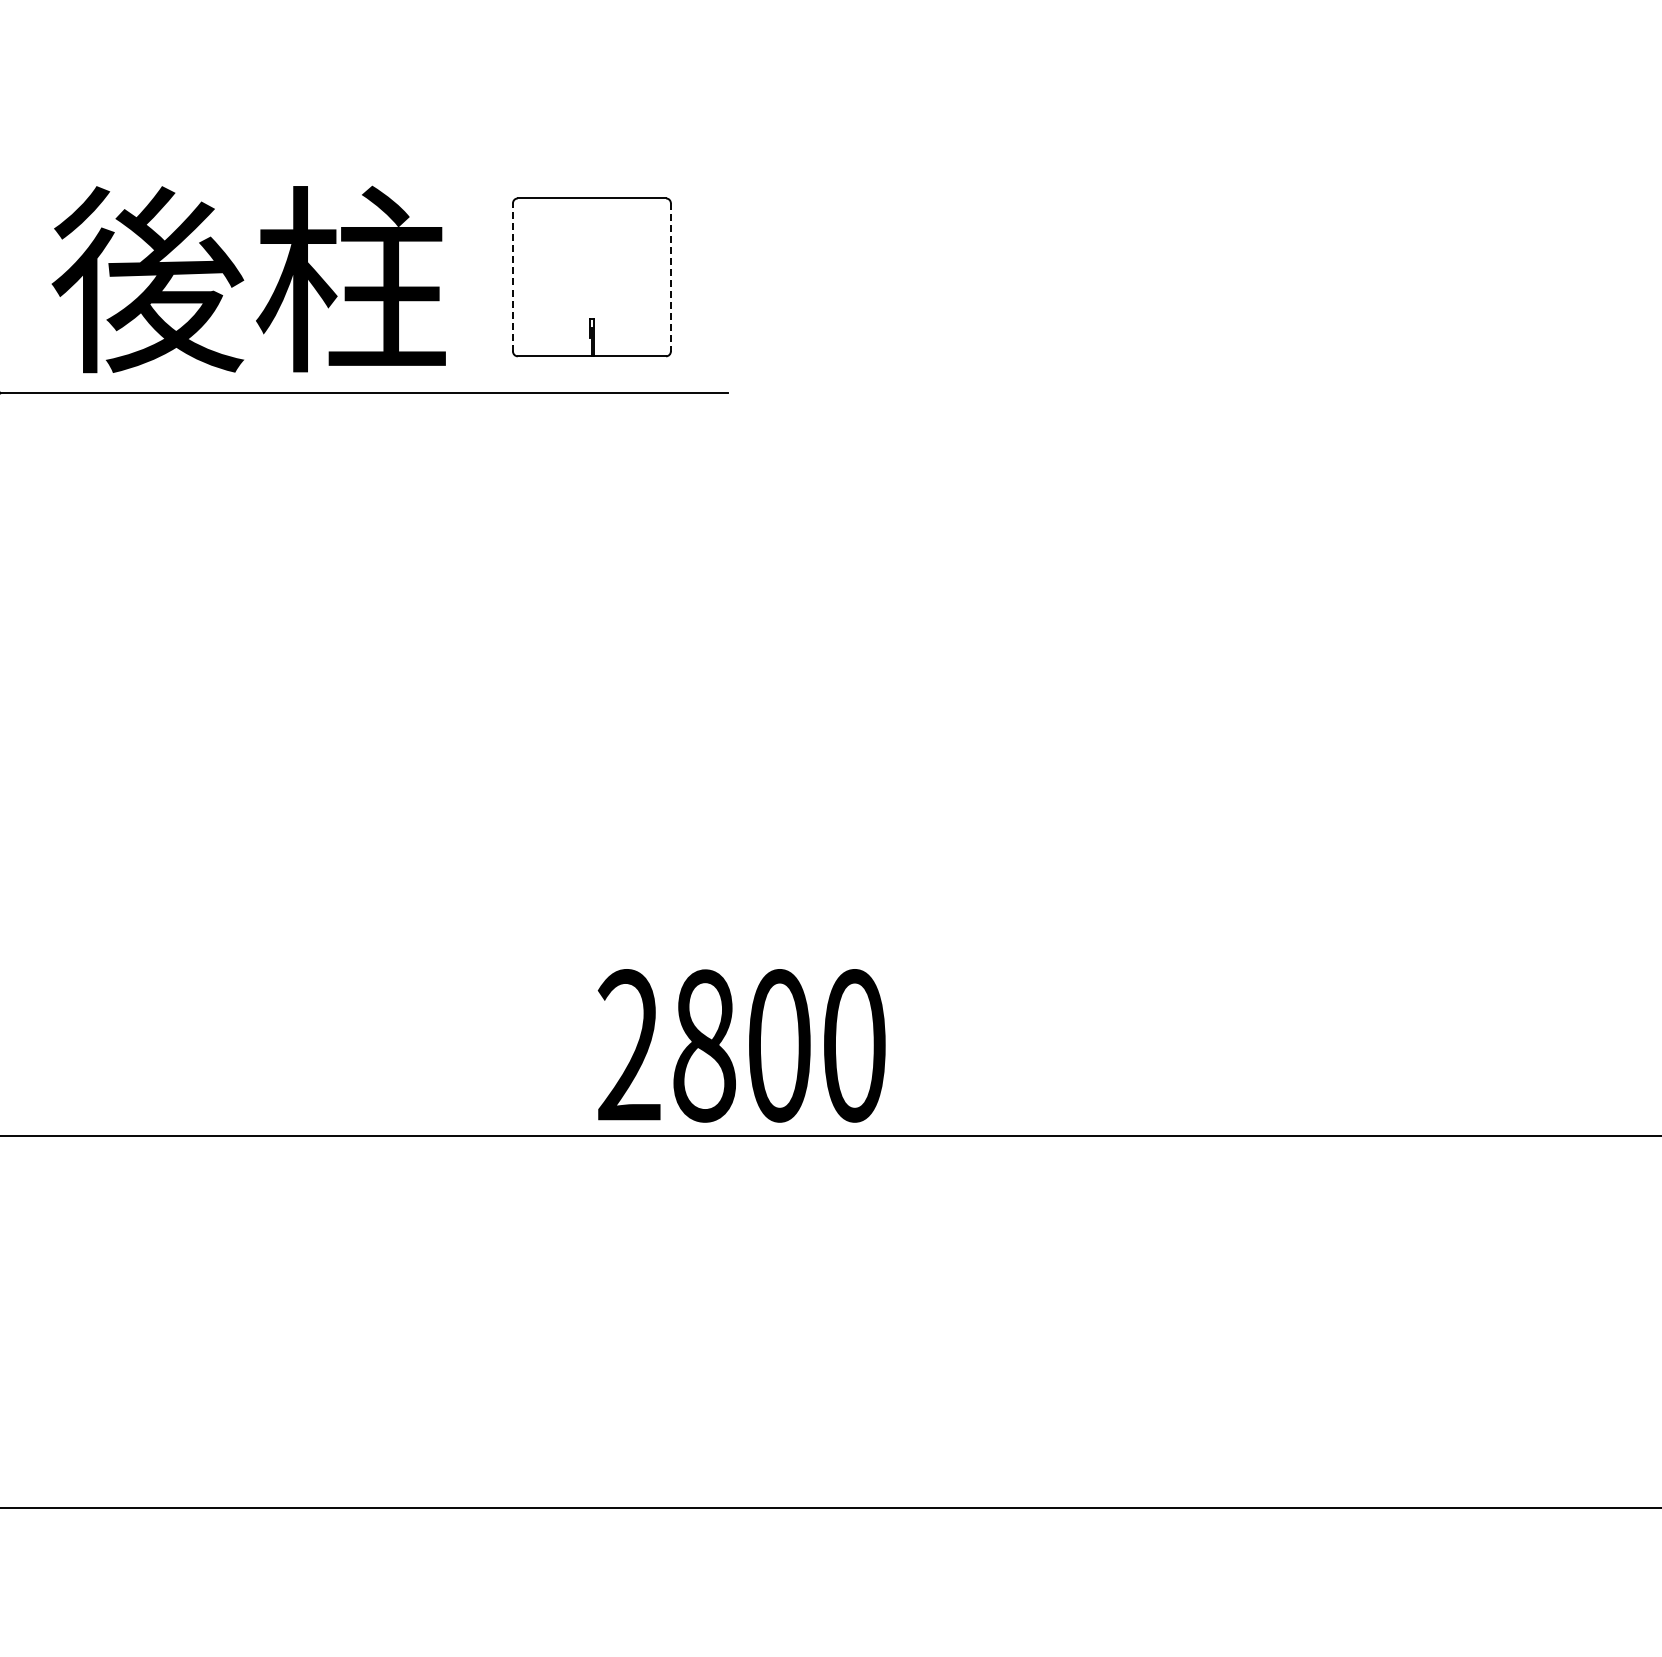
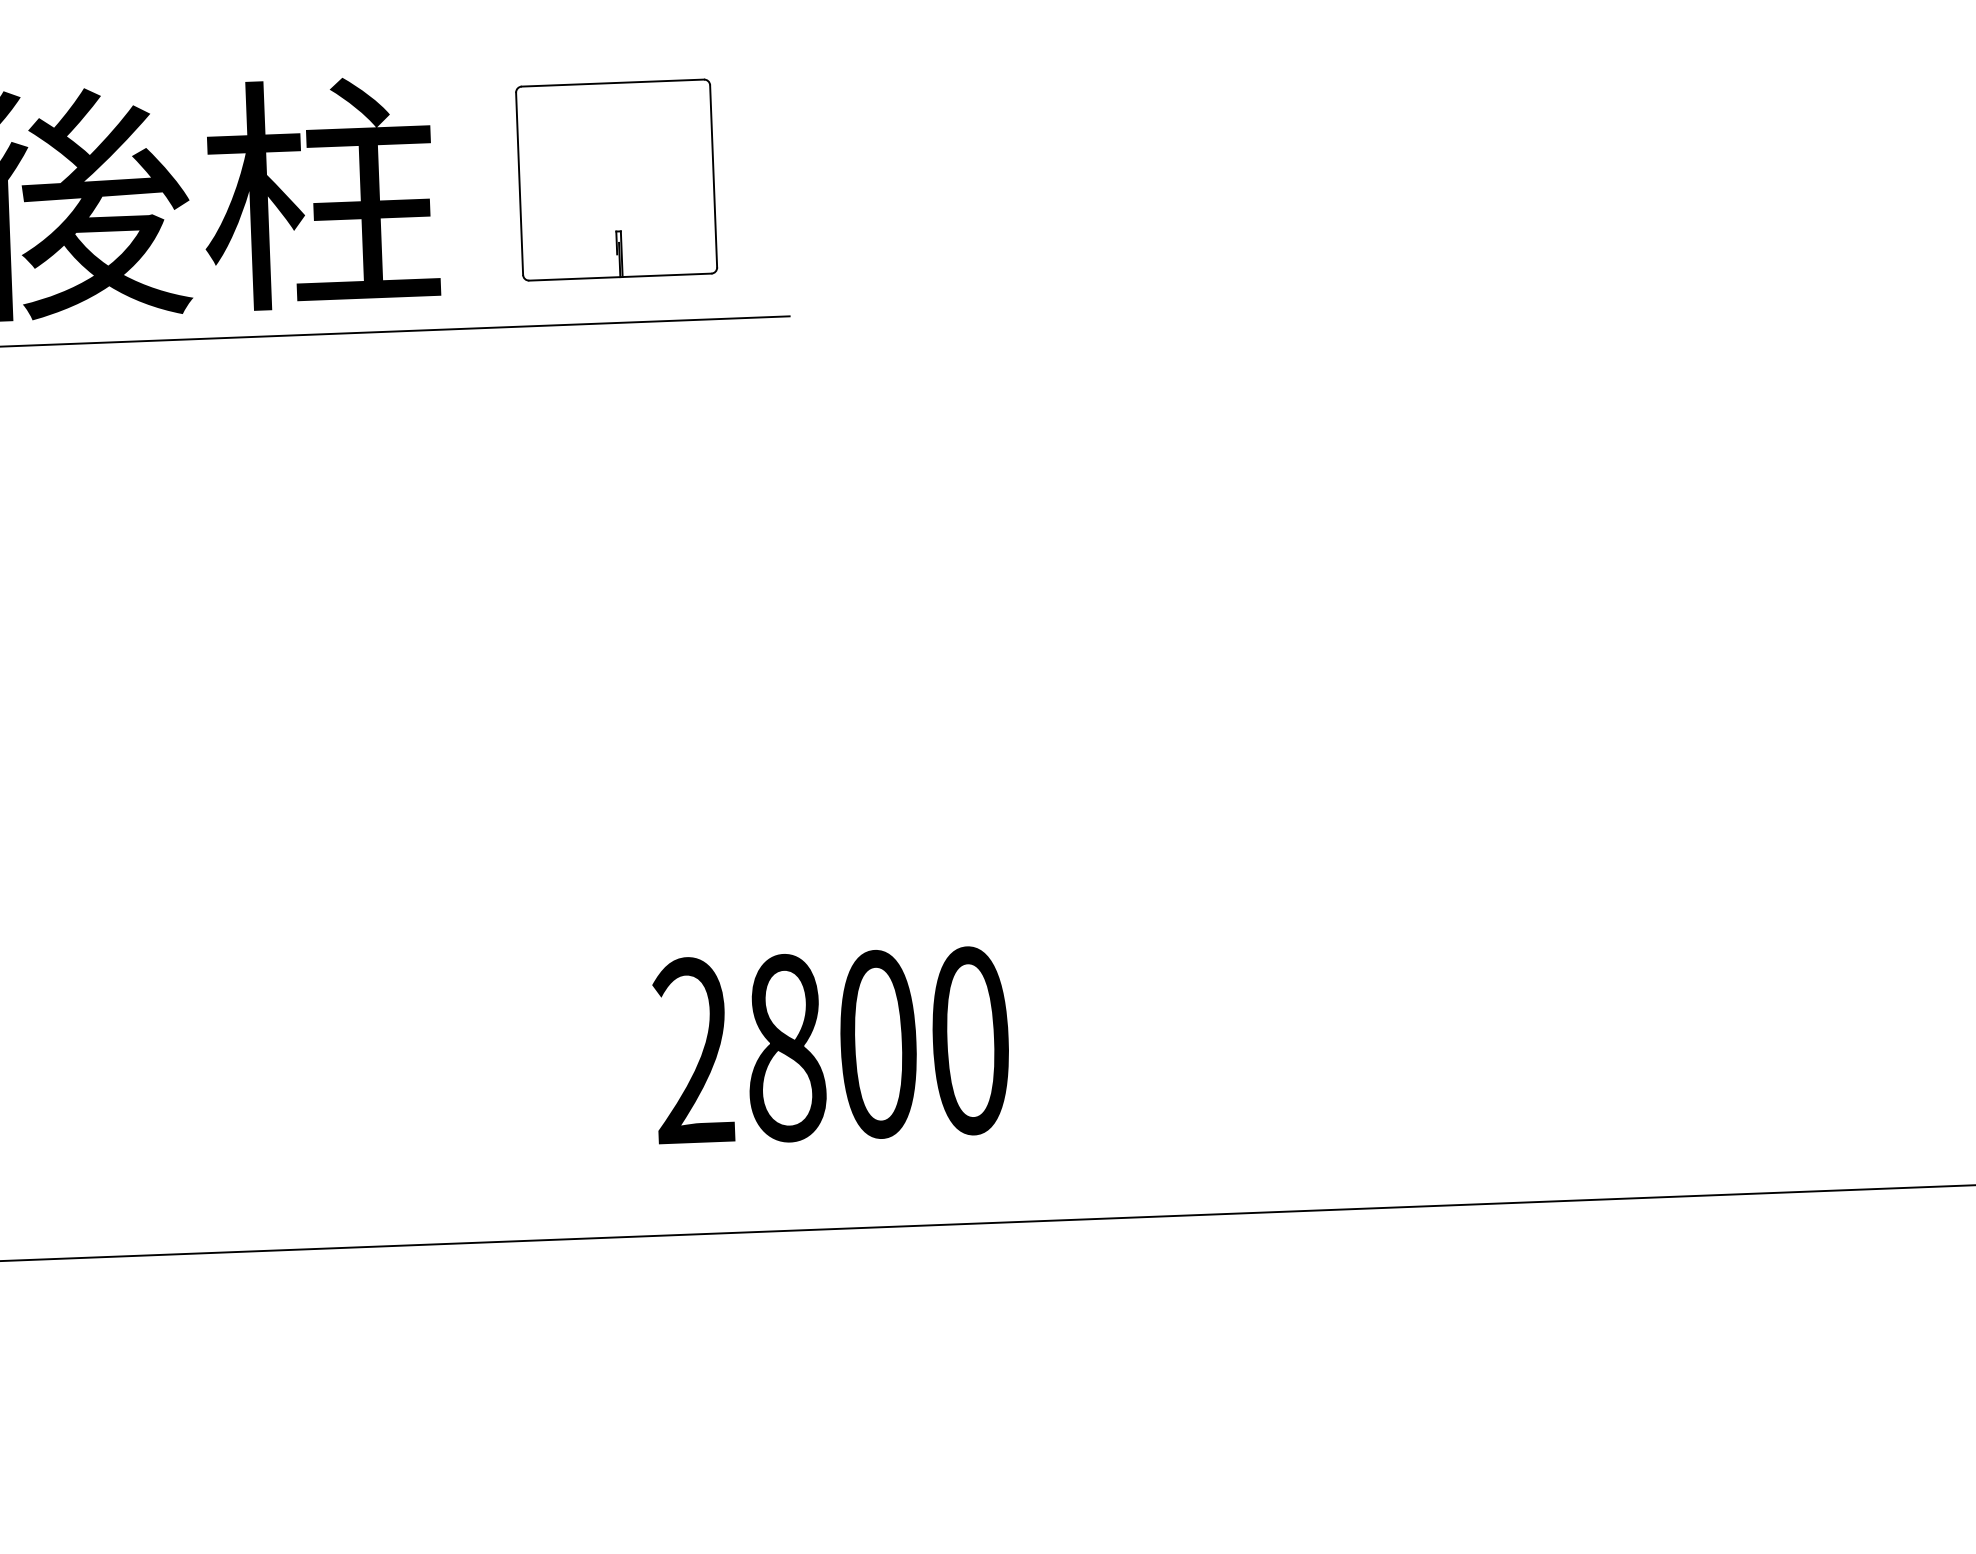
line: (513, 276) -> (520, 182), dashed -> solid
line: (670, 277) -> (713, 176), dashed -> solid
text: (741, 1045) -> (831, 1045), moved

